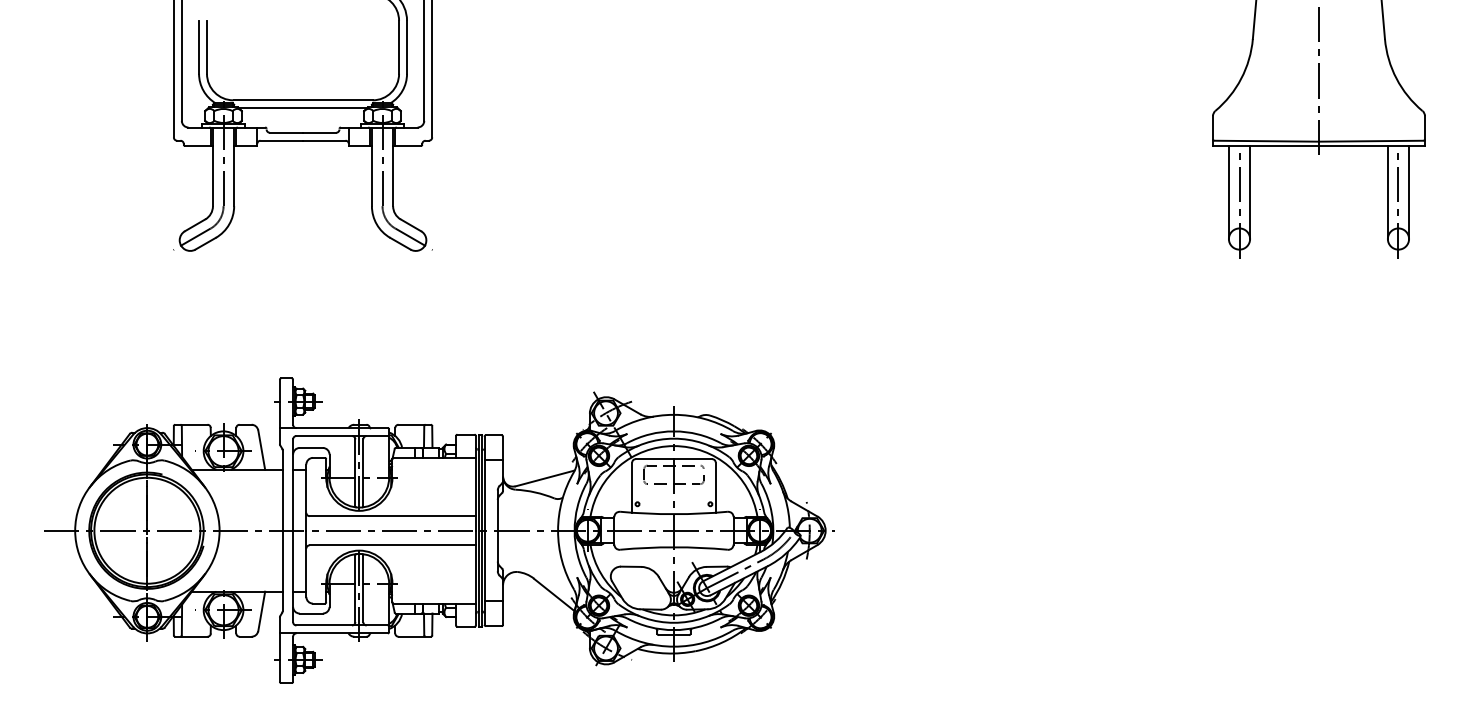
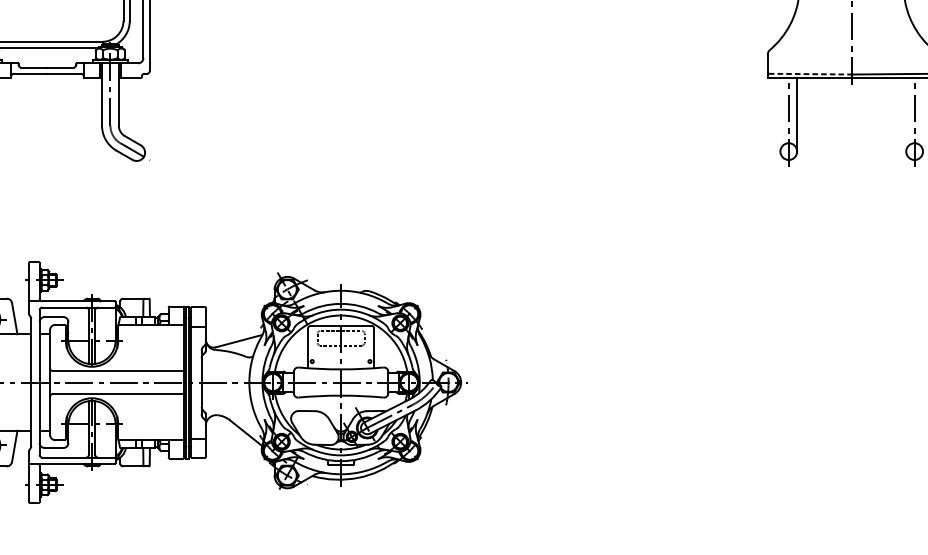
line: (1267, 141) -> (810, 74), solid -> dashed
line: (1228, 192) -> (780, 114), removed
line: (1387, 192) -> (905, 114), removed
line: (1409, 192) -> (923, 114), removed

